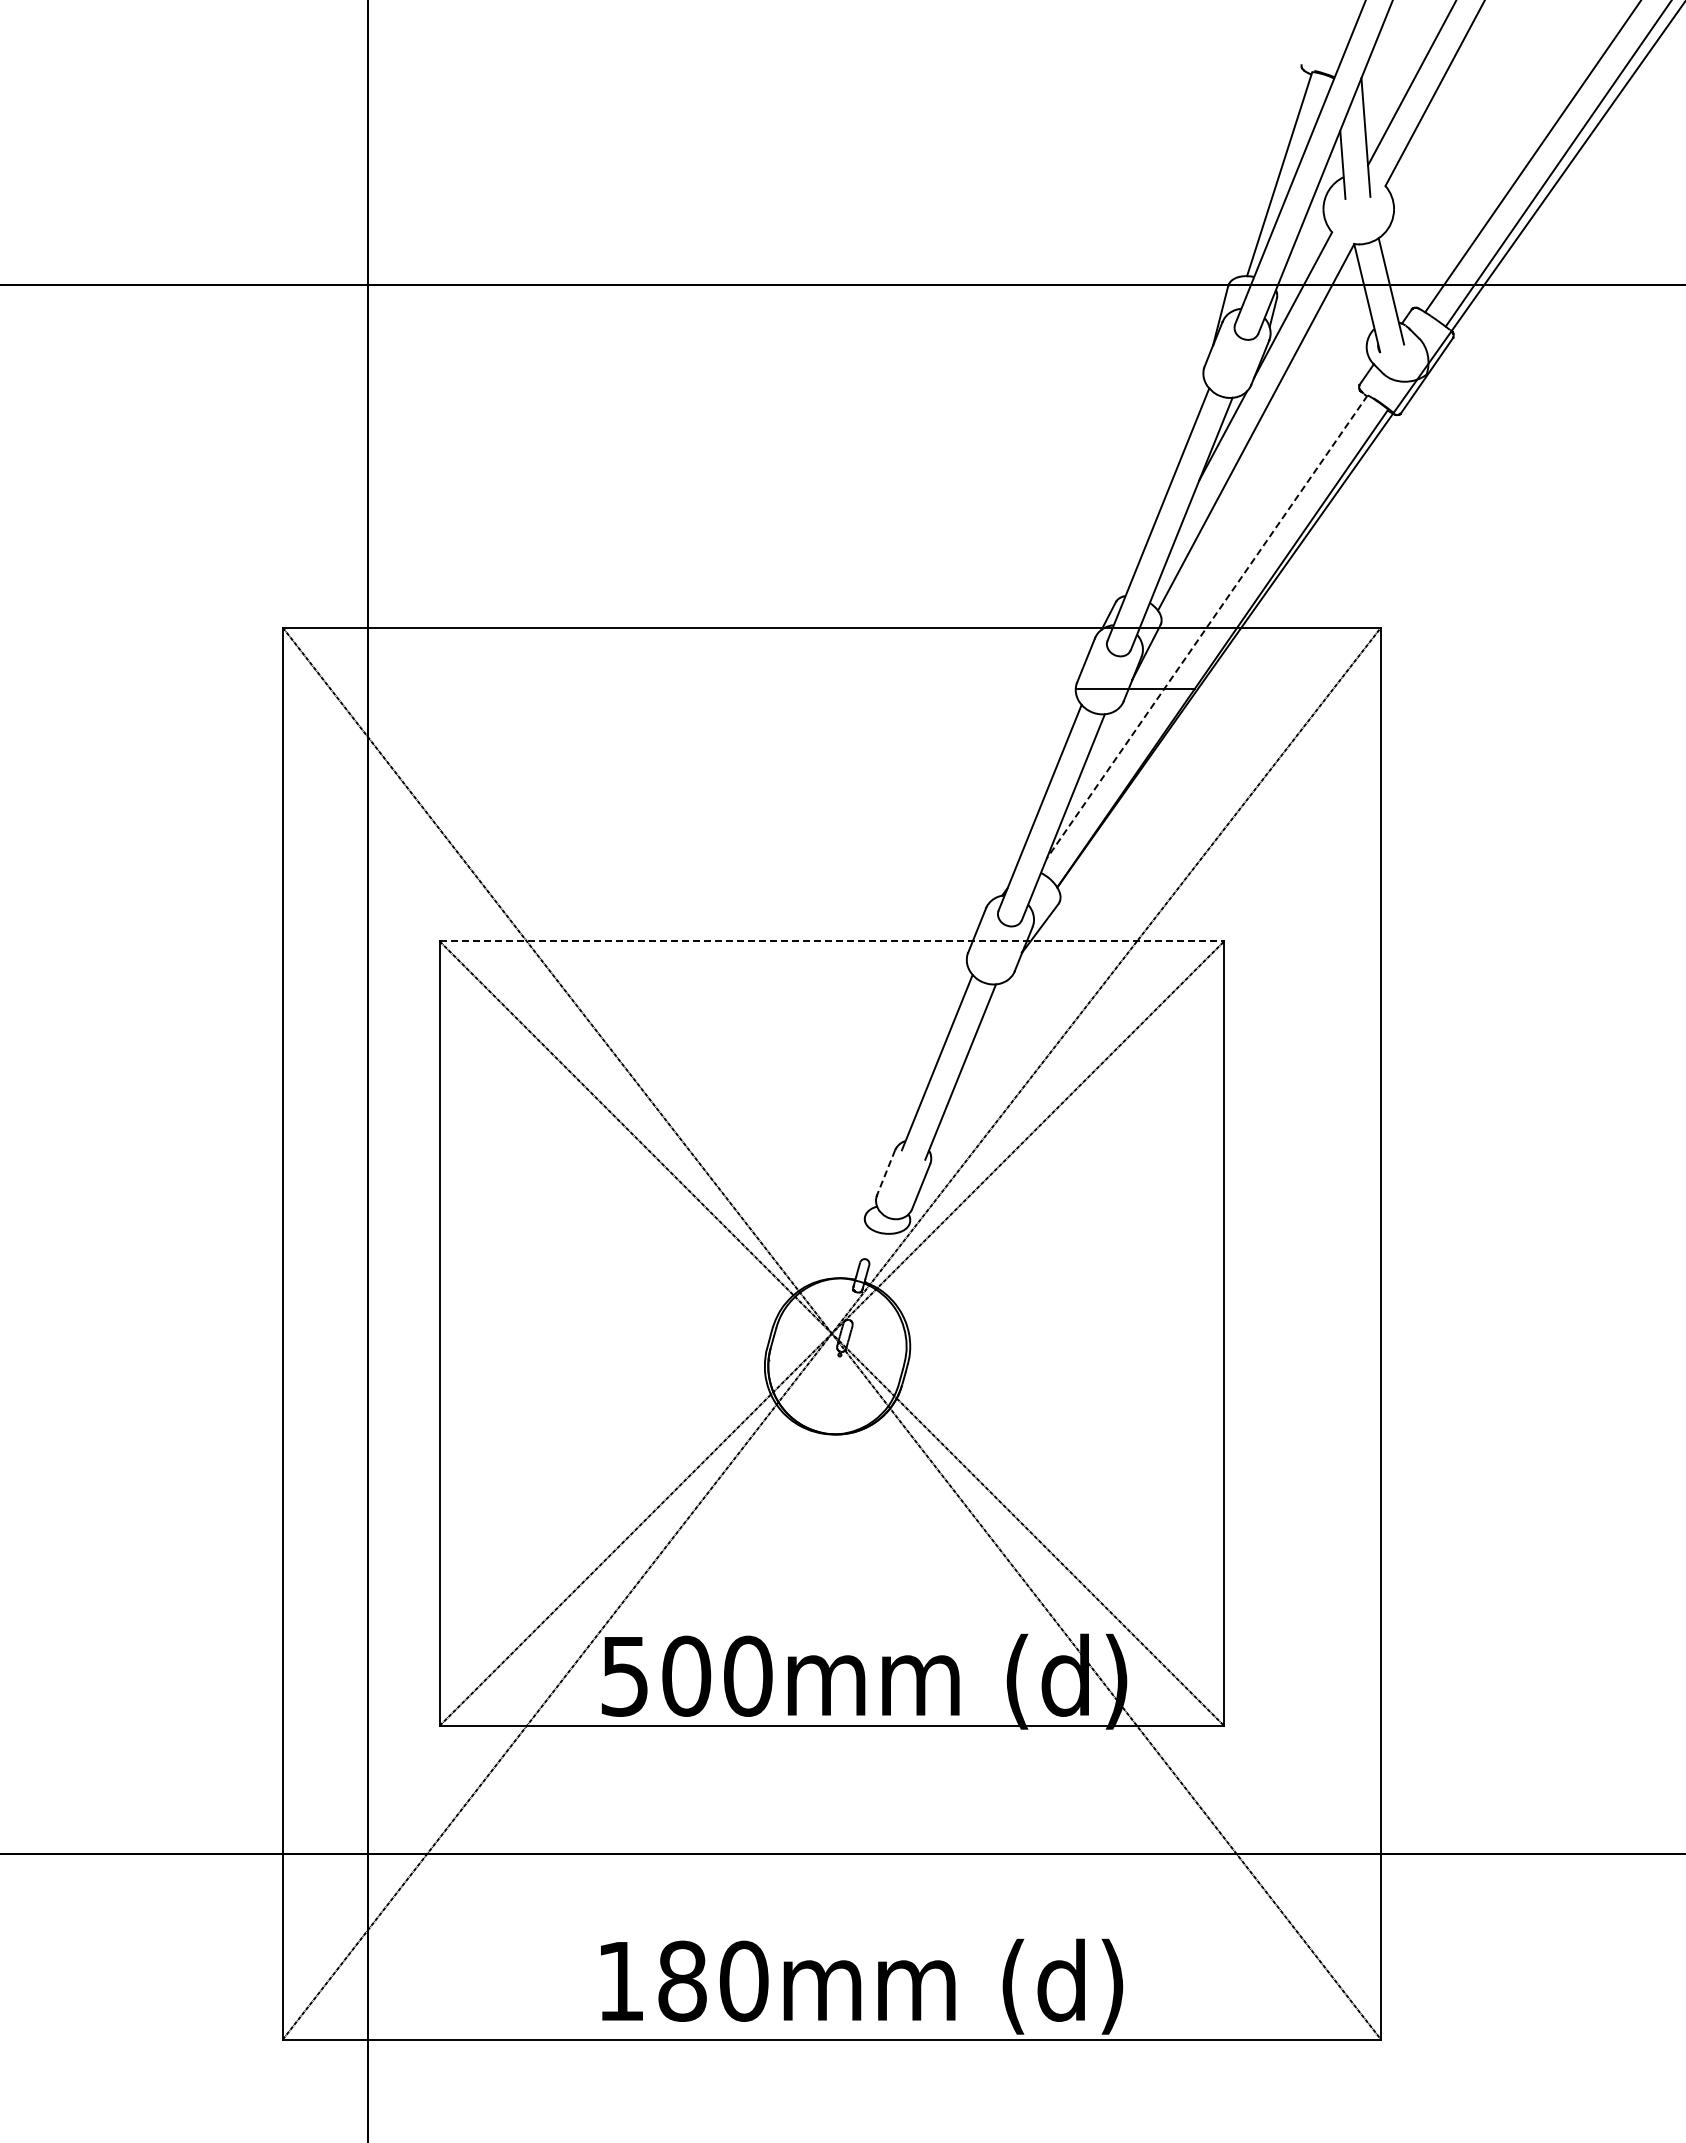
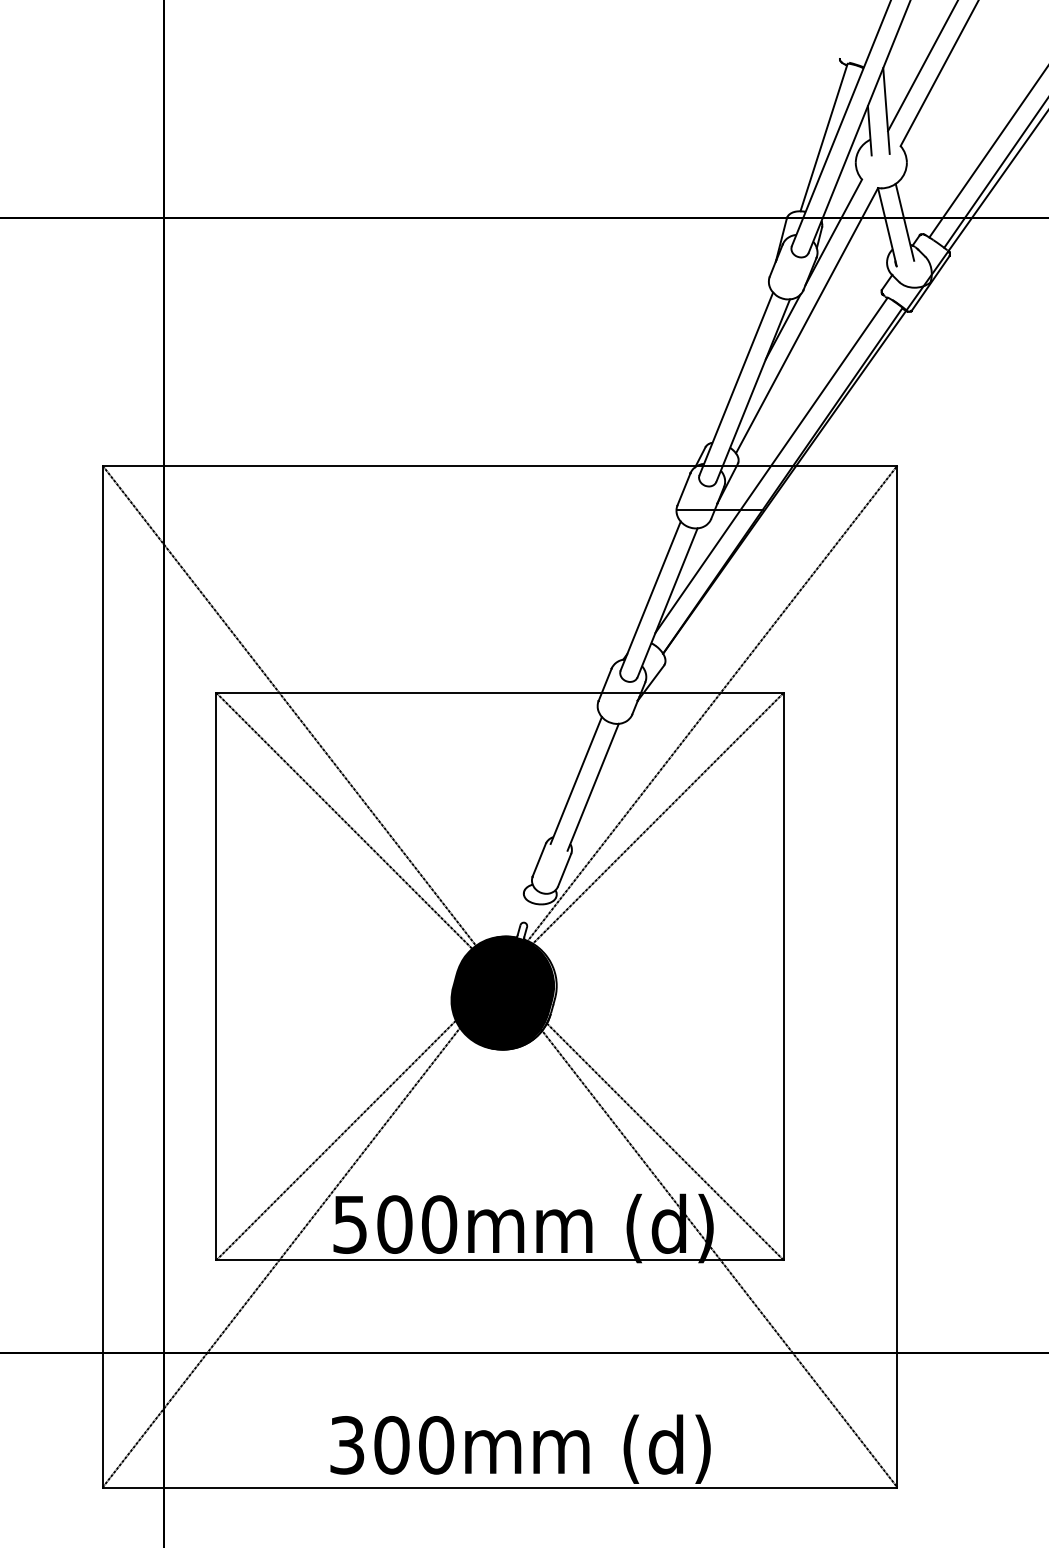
line: (1207, 627) -> (771, 465), dashed -> solid
line: (832, 941) -> (500, 692), dashed -> solid
line: (885, 1173) -> (538, 860), dashed -> solid
fill: (835, 1356) -> (502, 993), added
text: (651, 1980) -> (369, 1444), 180mm -> 300mm

